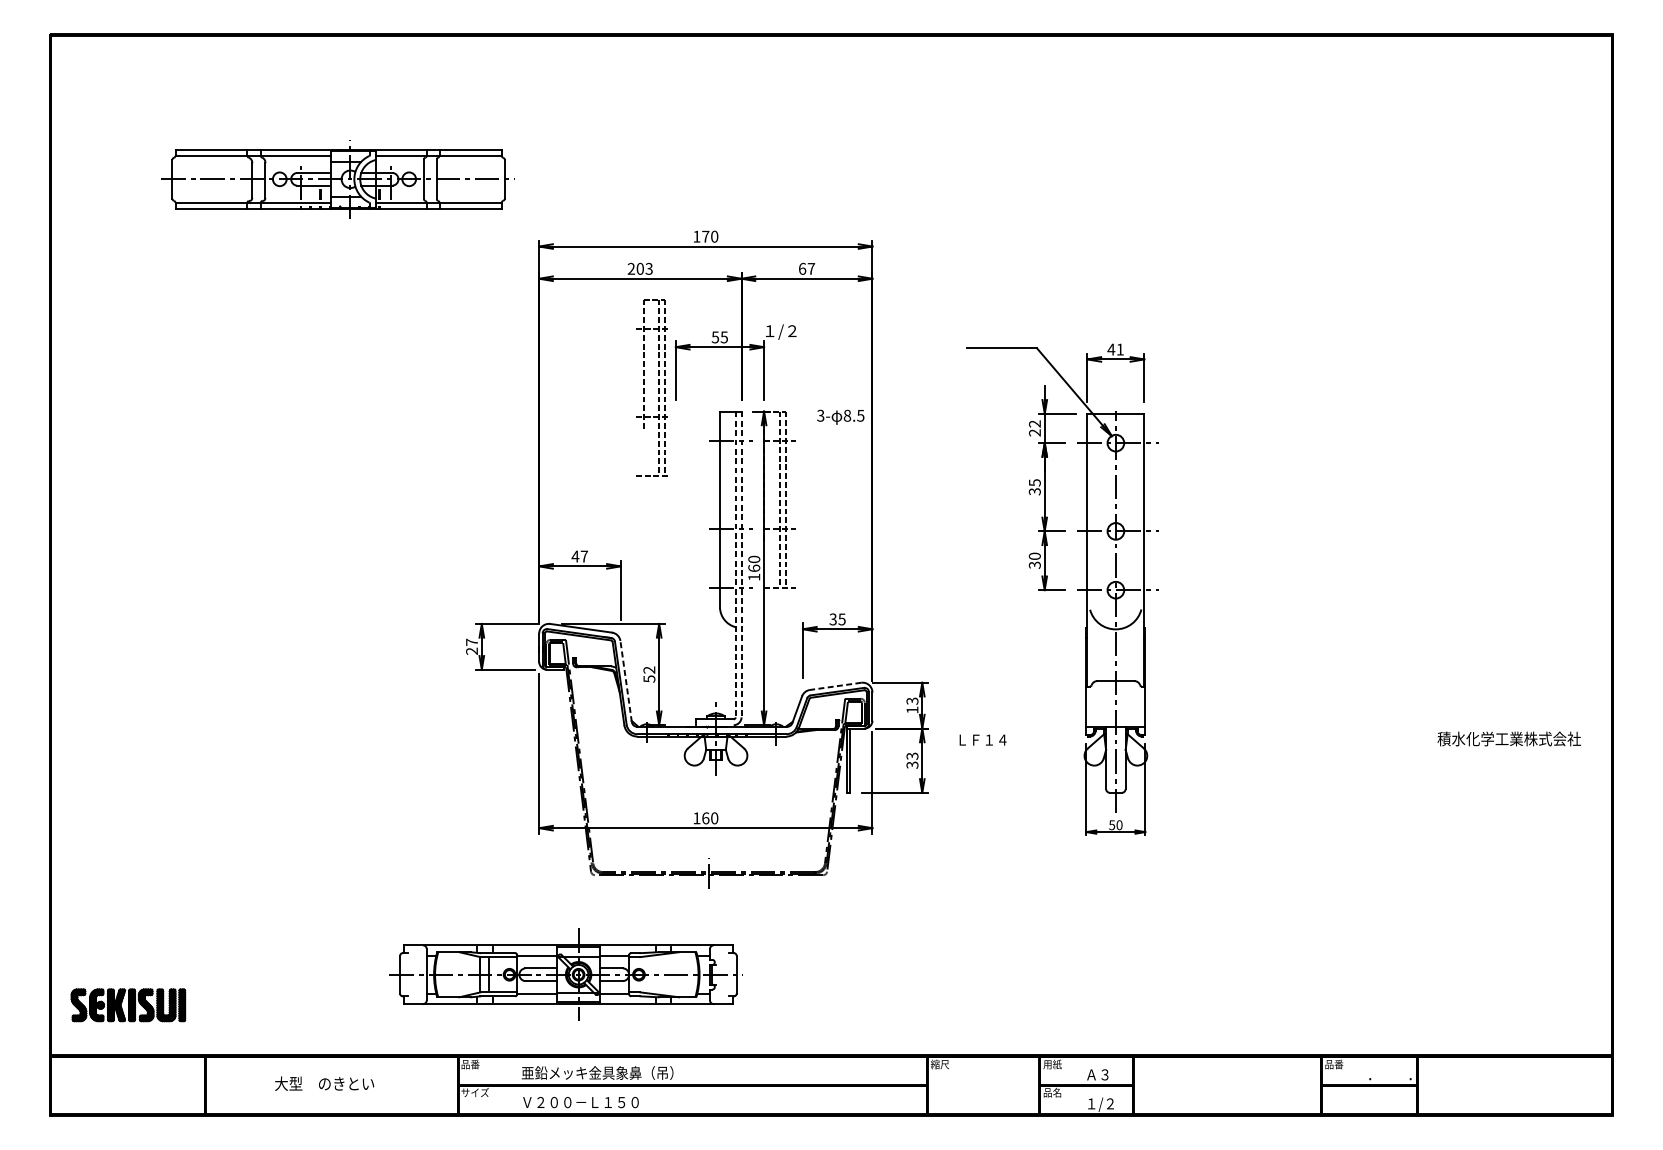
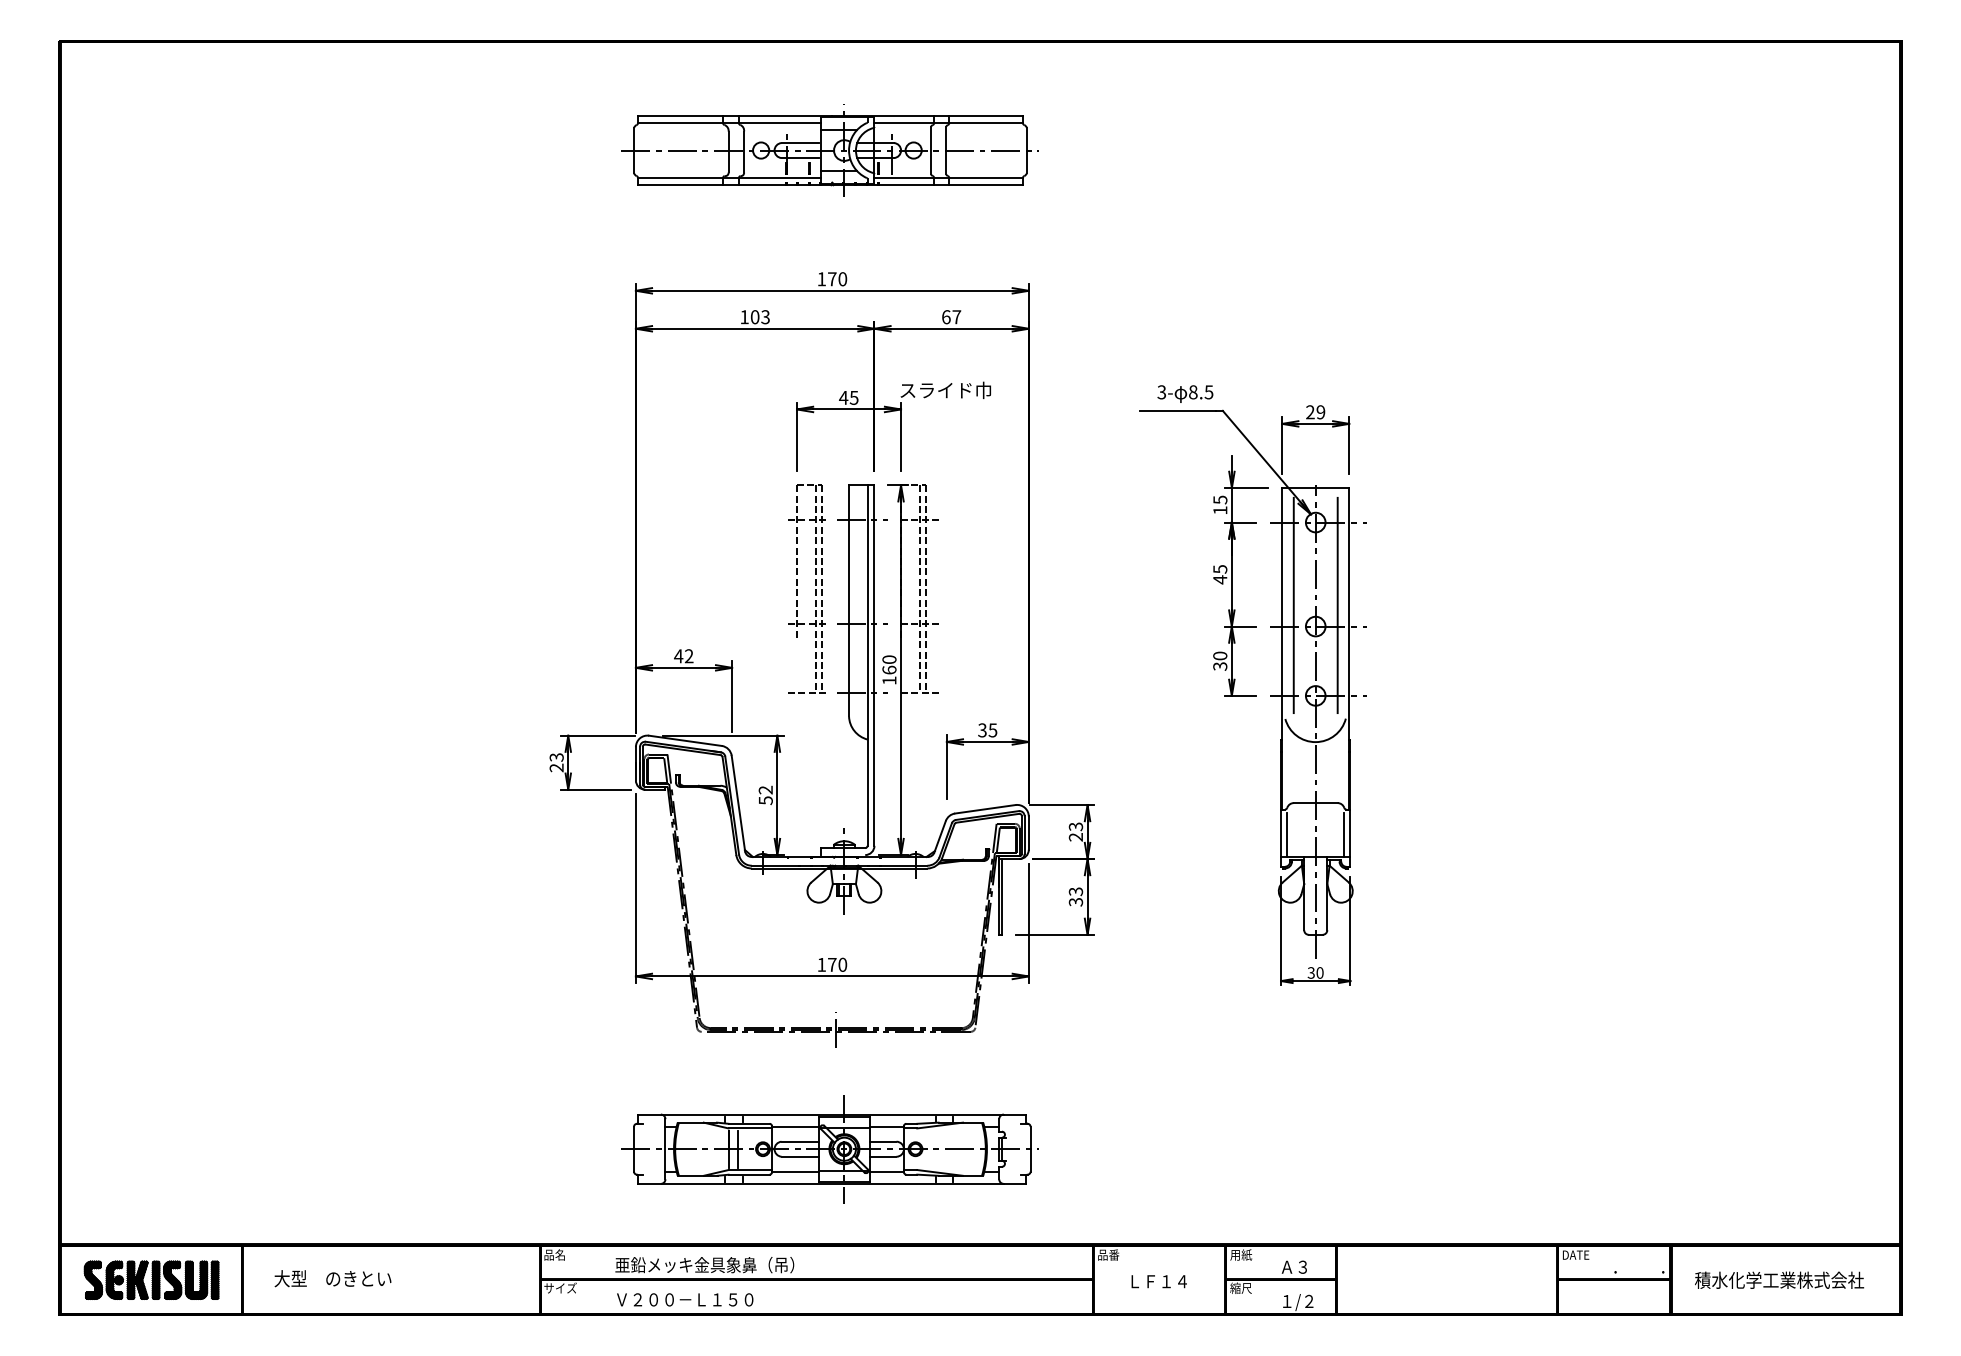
part: (337, 179) -> (829, 150), moved
text: (631, 269) -> (744, 317), 203 -> 103
text: (801, 331) -> (945, 390), １/２ -> スライド巾
text: (715, 337) -> (843, 397), 55 -> 45
text: (1115, 349) -> (1315, 412), 41 -> 29
part: (644, 387) -> (797, 589), moved
text: (840, 416) -> (1185, 393), moved
text: (1035, 427) -> (1220, 504), 22 -> 15
text: (1035, 491) -> (1220, 579), 35 -> 45
line: (1097, 513) -> (1293, 605), added
line: (1134, 513) -> (1337, 605), added
text: (583, 556) -> (688, 656), 47 -> 42
line: (735, 565) -> (867, 666), dashed -> solid
line: (741, 565) -> (874, 666), dashed -> solid
text: (471, 642) -> (556, 757), 27 -> 23
line: (626, 681) -> (738, 803), dashed -> solid
line: (835, 686) -> (985, 809), dashed -> solid
line: (1091, 707) -> (1287, 834), added
line: (1140, 707) -> (1344, 834), added
text: (912, 710) -> (1075, 837), 13 -> 23
text: (1509, 738) -> (1779, 1279), moved
text: (982, 739) -> (1158, 1281), moved
text: (705, 818) -> (832, 964), 160 -> 170
text: (1112, 824) -> (1311, 972), 50 -> 30
part: (565, 974) -> (829, 1149), moved
part: (128, 1004) -> (151, 1279), moved
text: (475, 1064) -> (560, 1254), 品番 -> 品名
text: (940, 1064) -> (1108, 1254), 縮尺 -> 品番
text: (1336, 1064) -> (1575, 1254), 品番 -> DATE
text: (324, 1083) -> (332, 1278), moved
text: (1052, 1092) -> (1240, 1287), 品名 -> 縮尺

